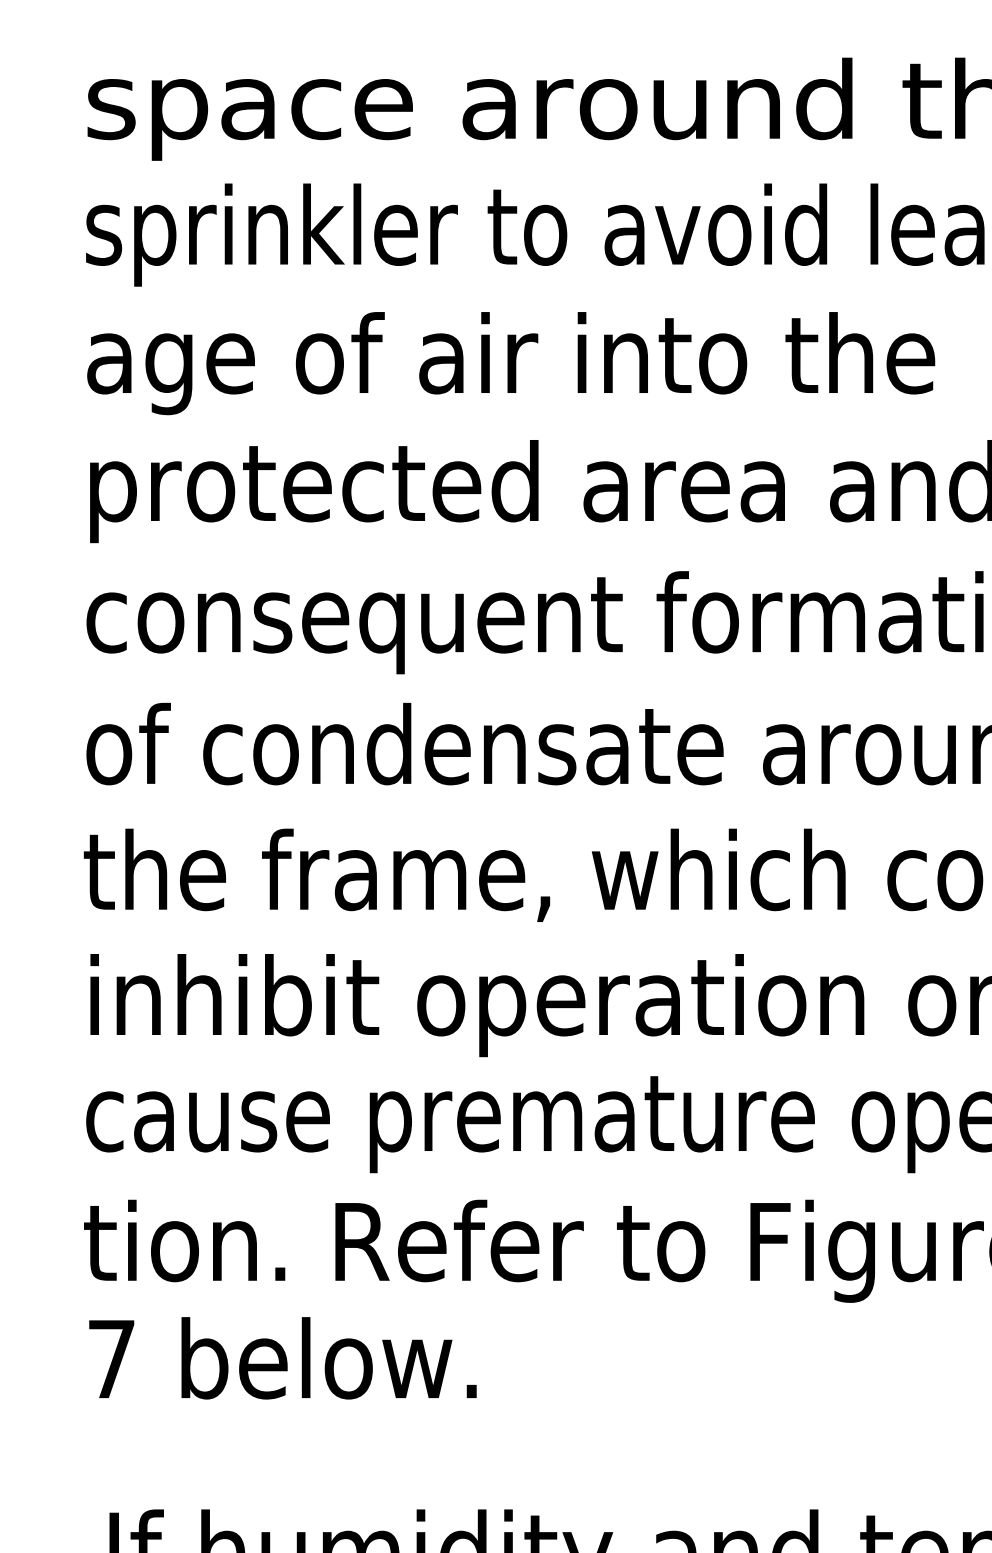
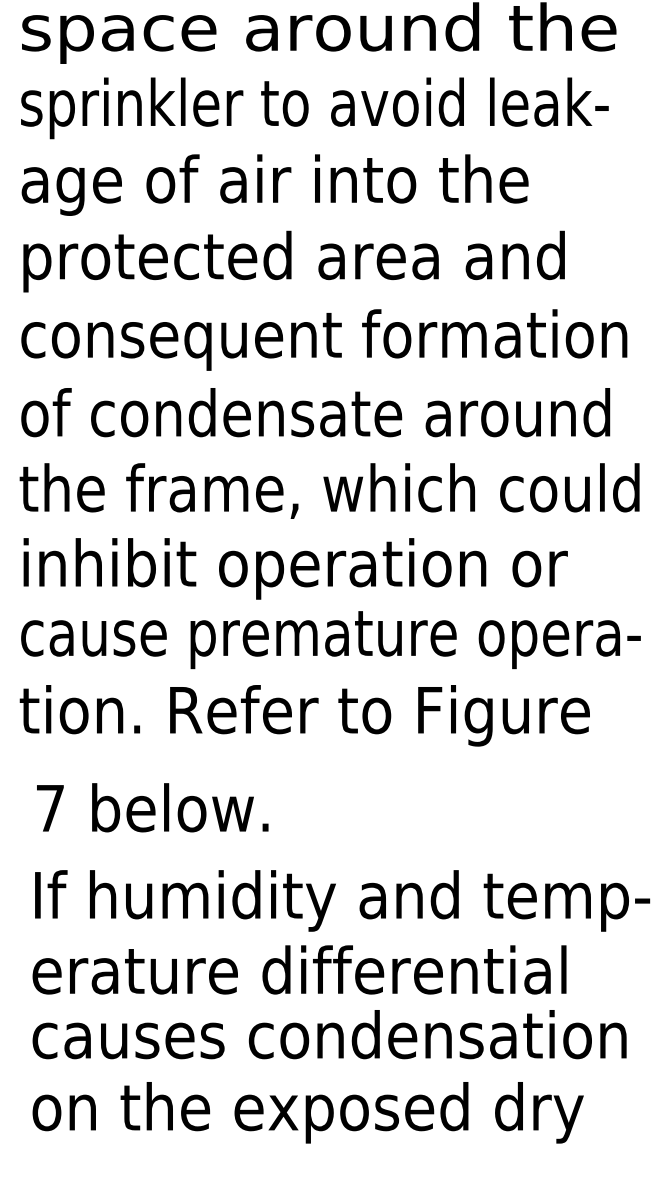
text: (282, 1357) -> (152, 807), moved

